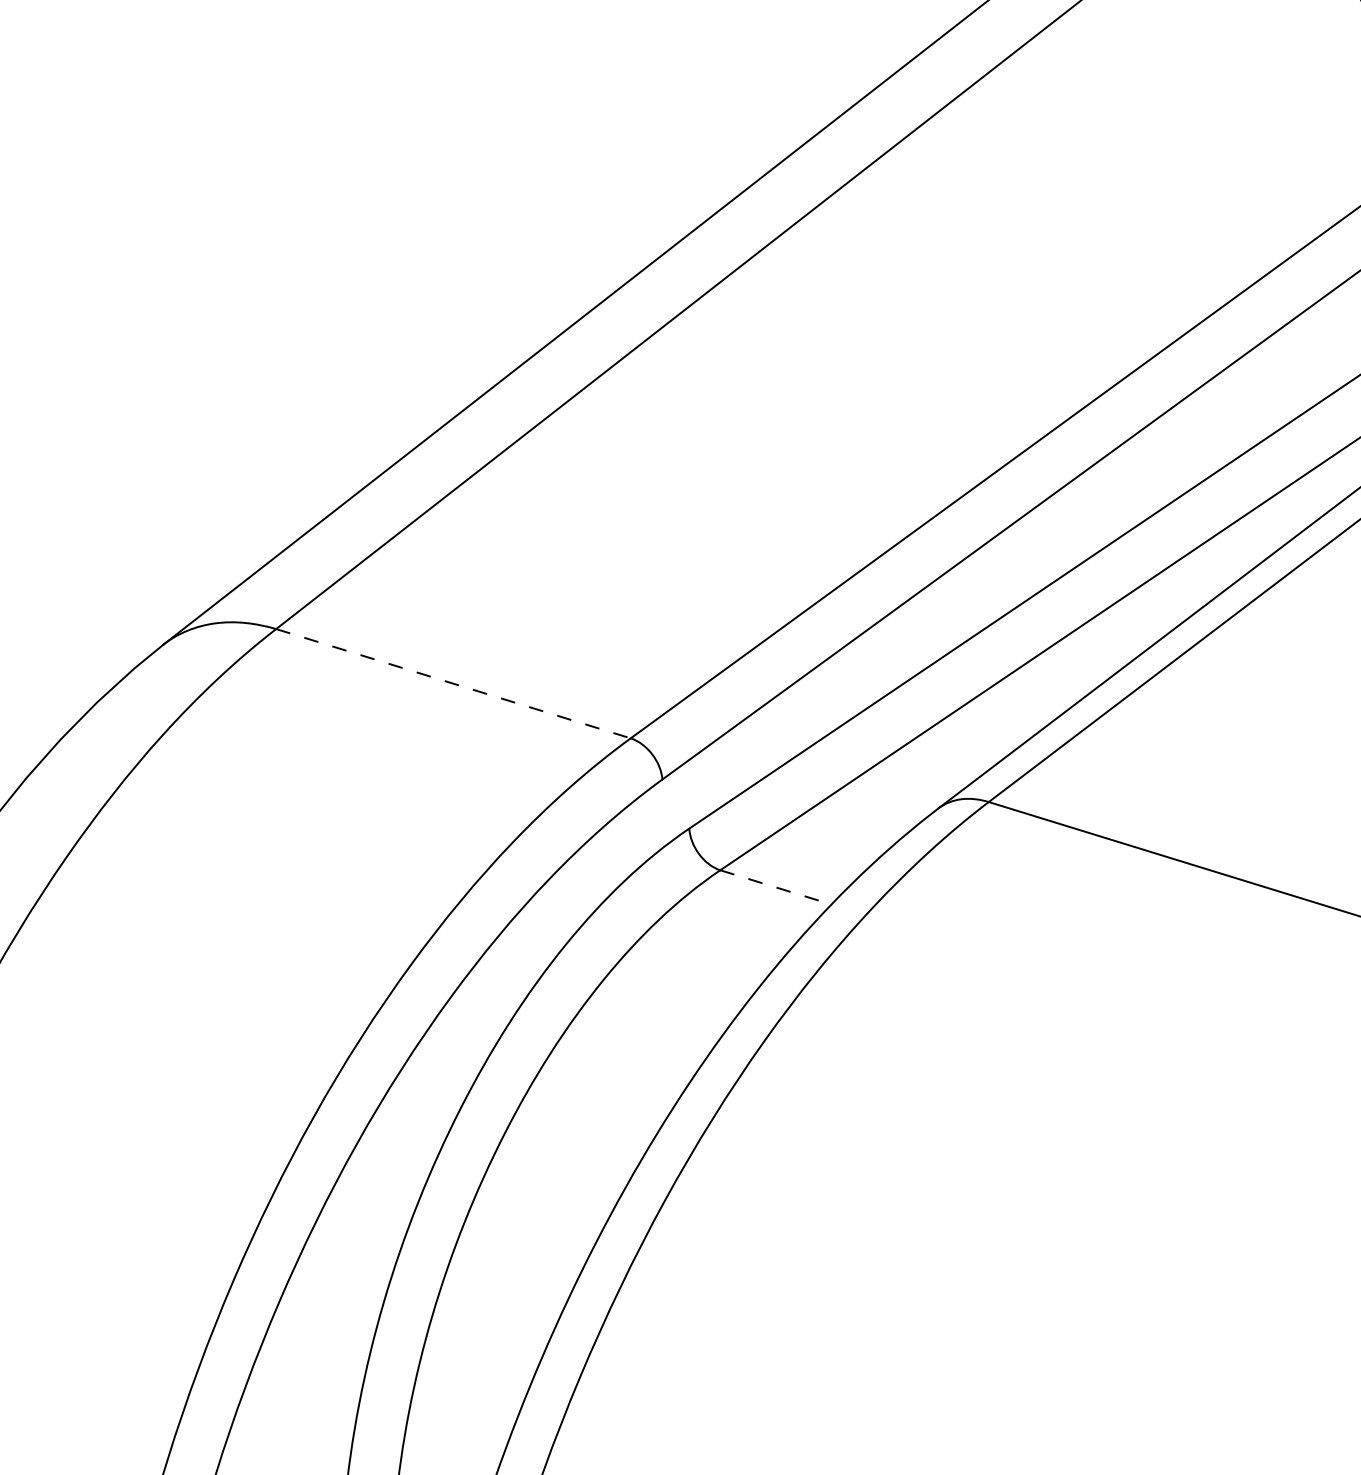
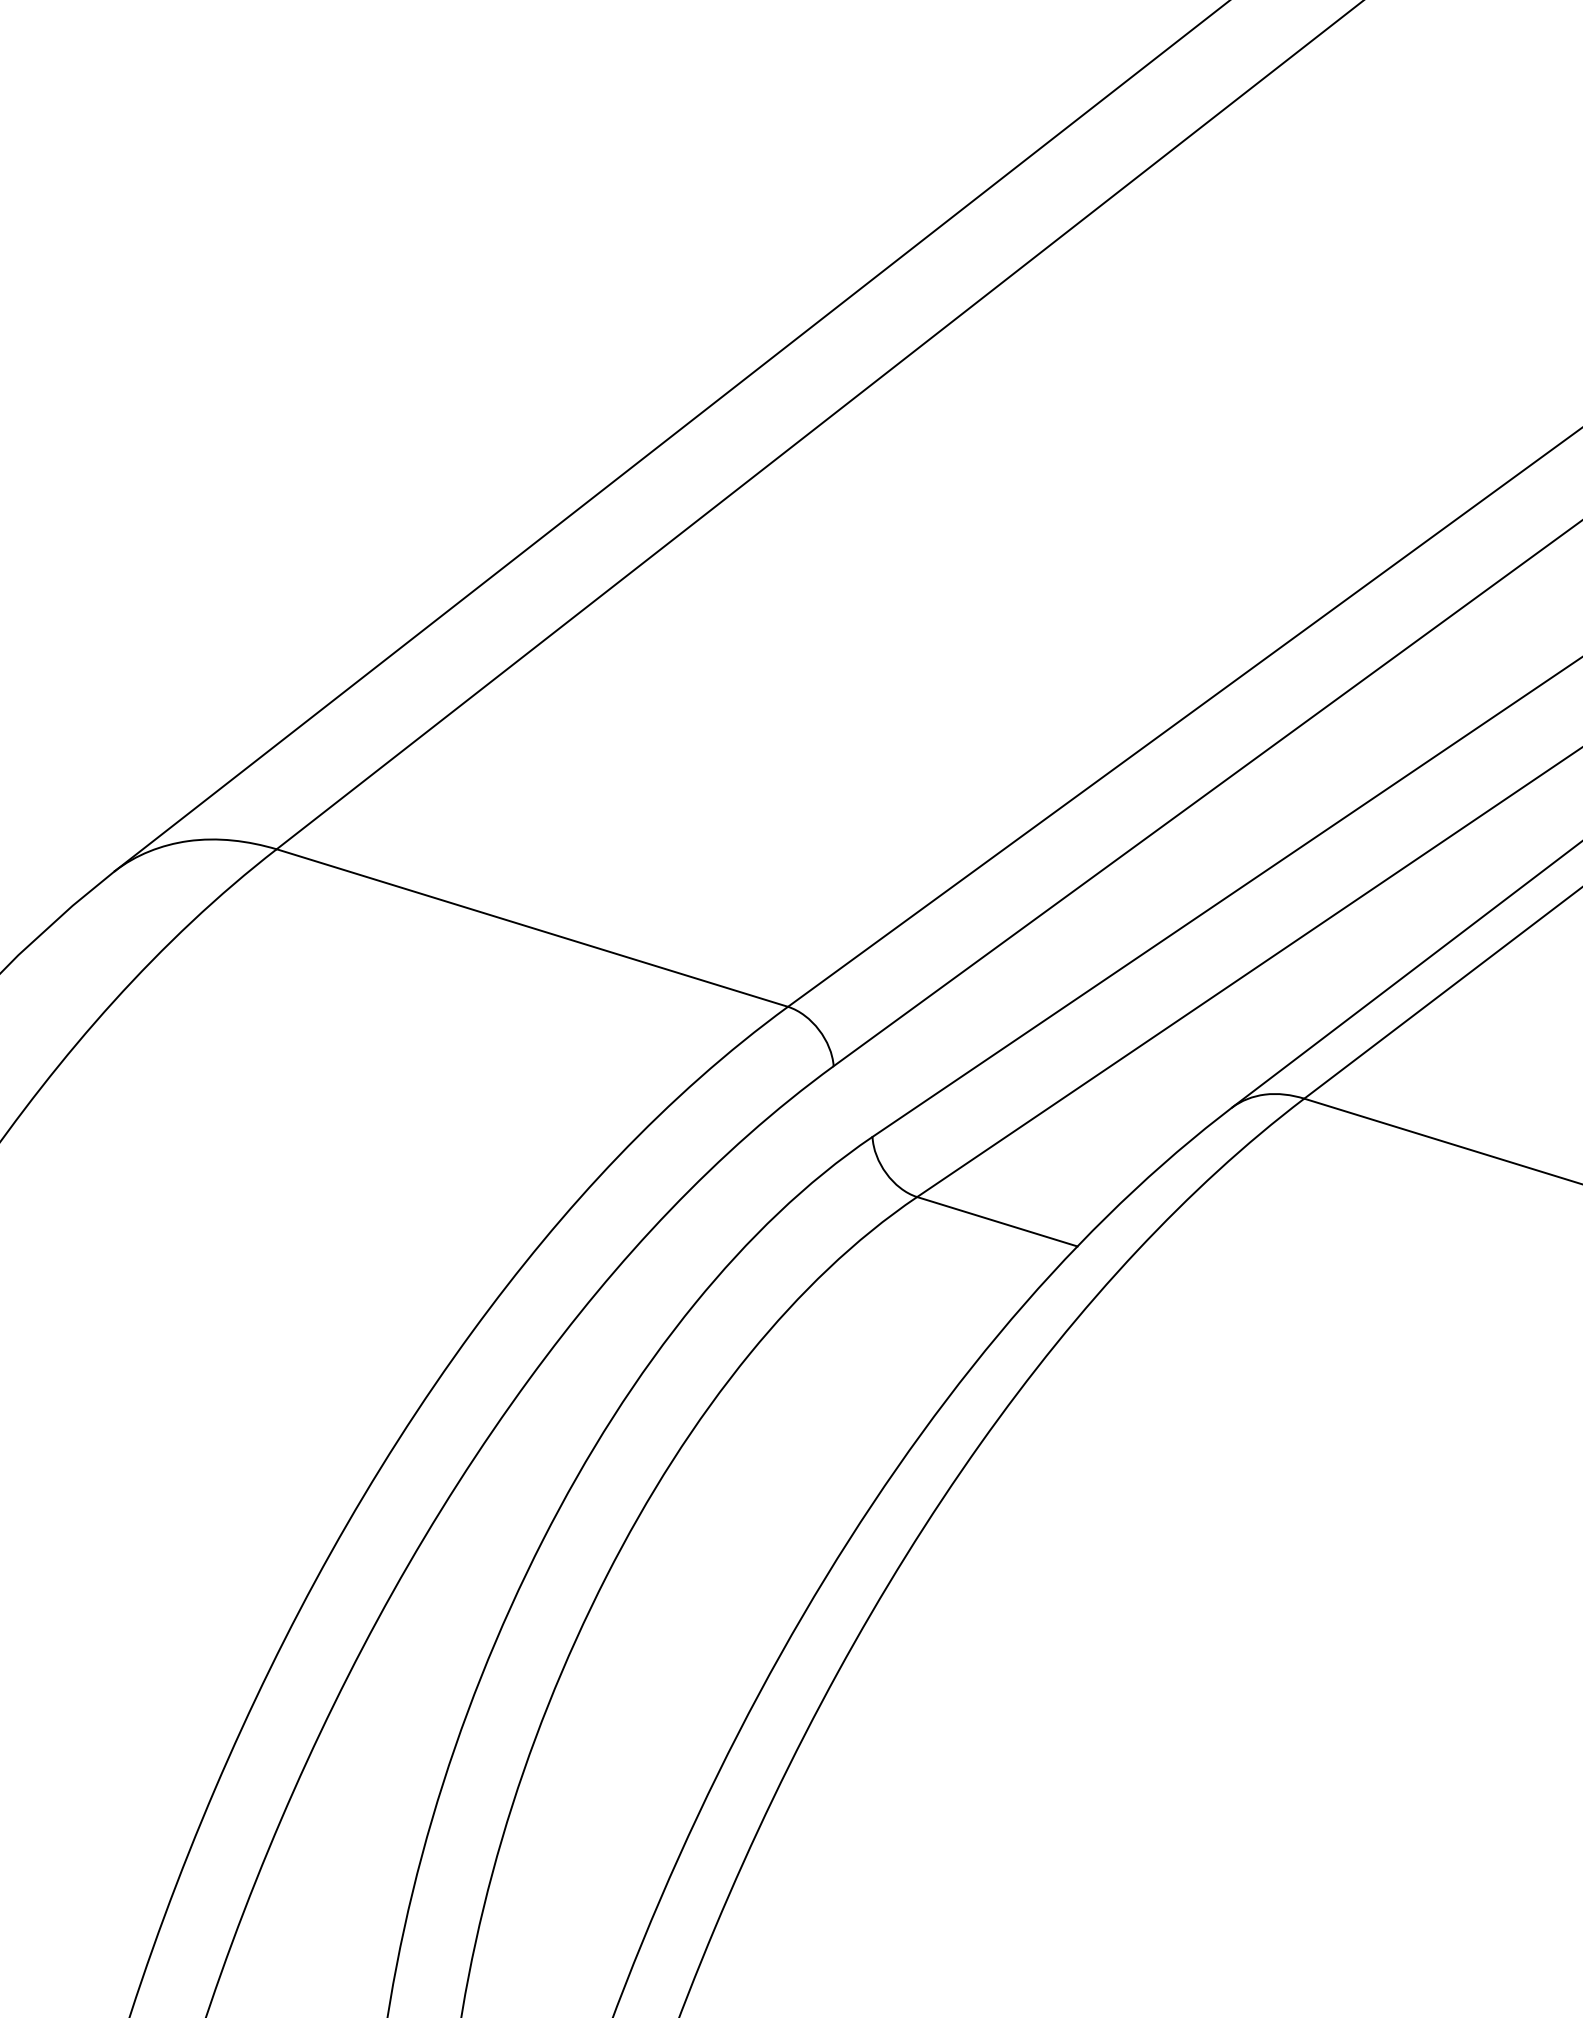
line: (453, 683) -> (532, 927), dashed -> solid
line: (776, 887) -> (998, 1221), dashed -> solid

